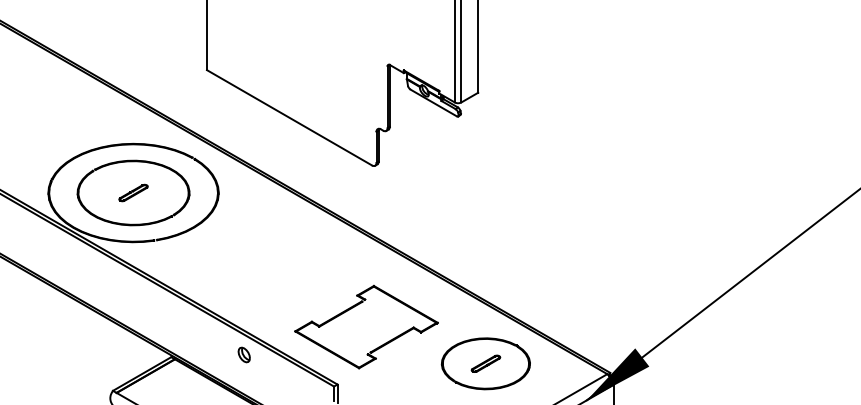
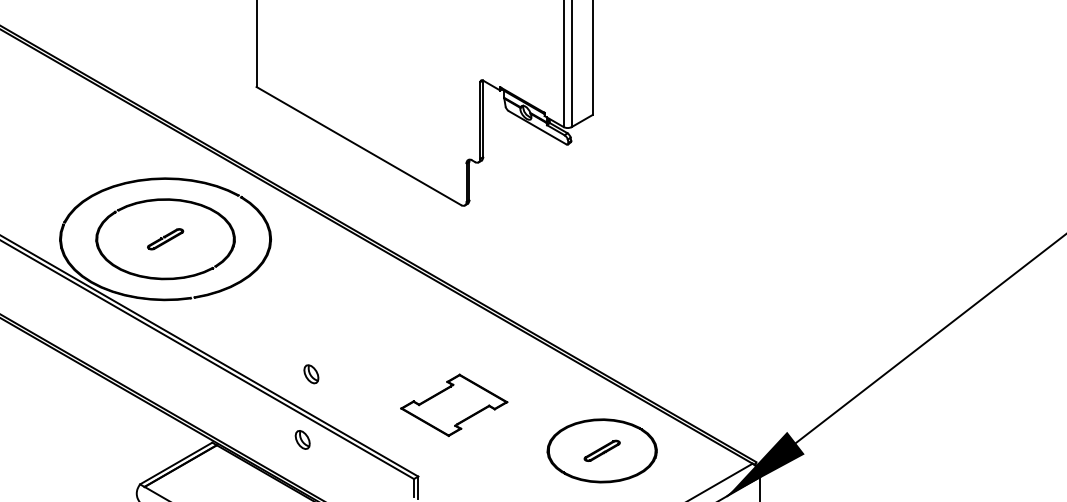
part: (250, 301) -> (310, 373), added
part: (366, 326) -> (454, 404), size x0.6

